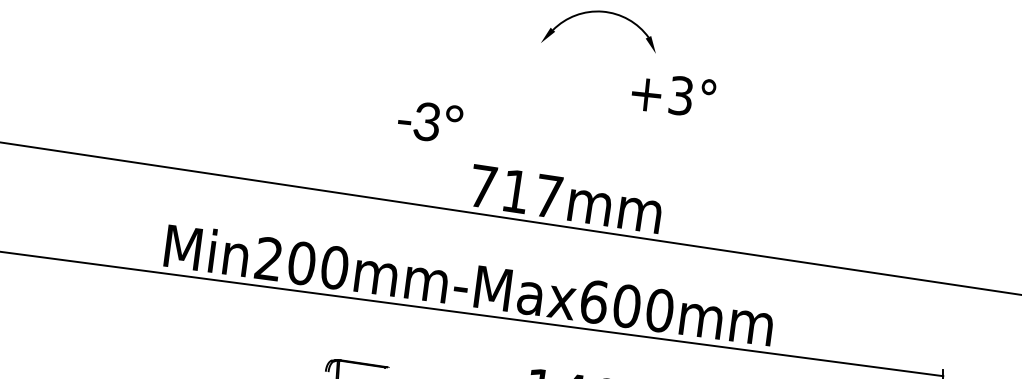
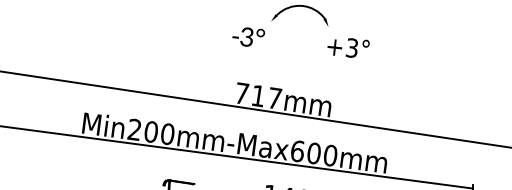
text: (673, 94) -> (348, 47), moved
text: (430, 120) -> (248, 36), moved

